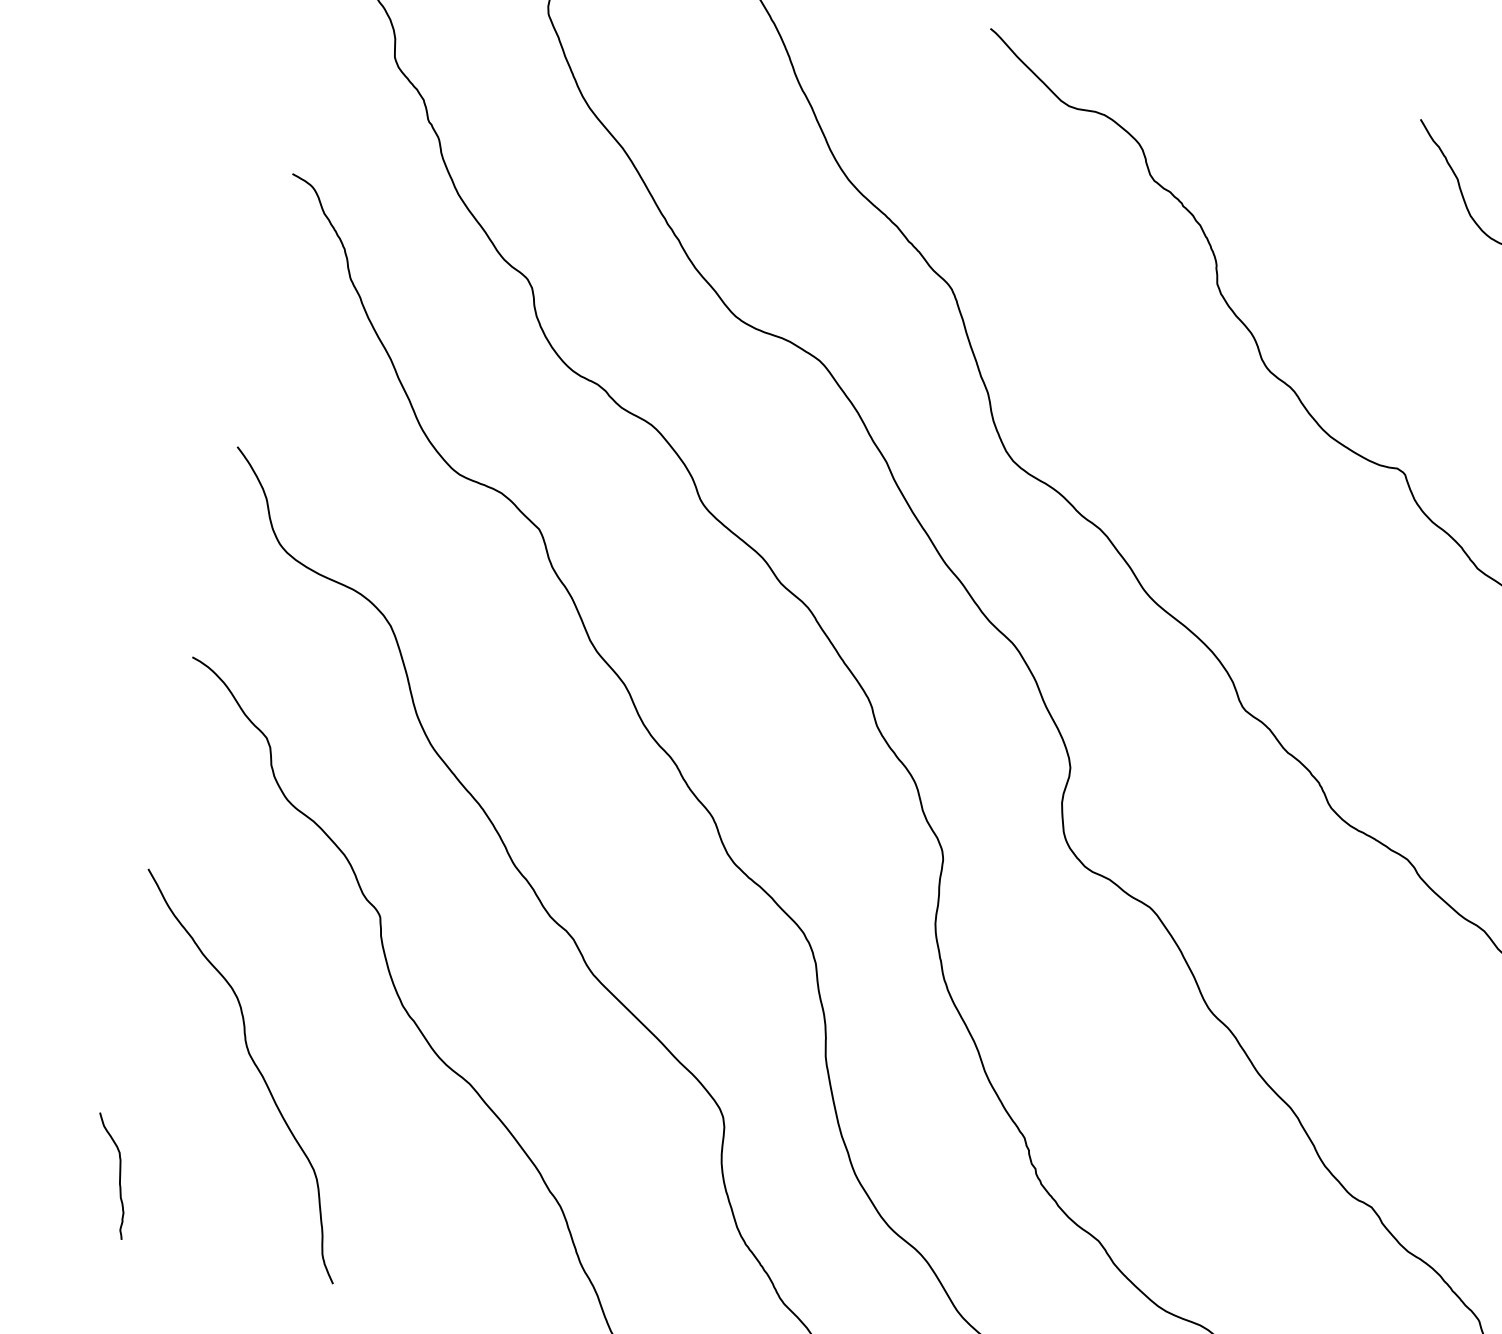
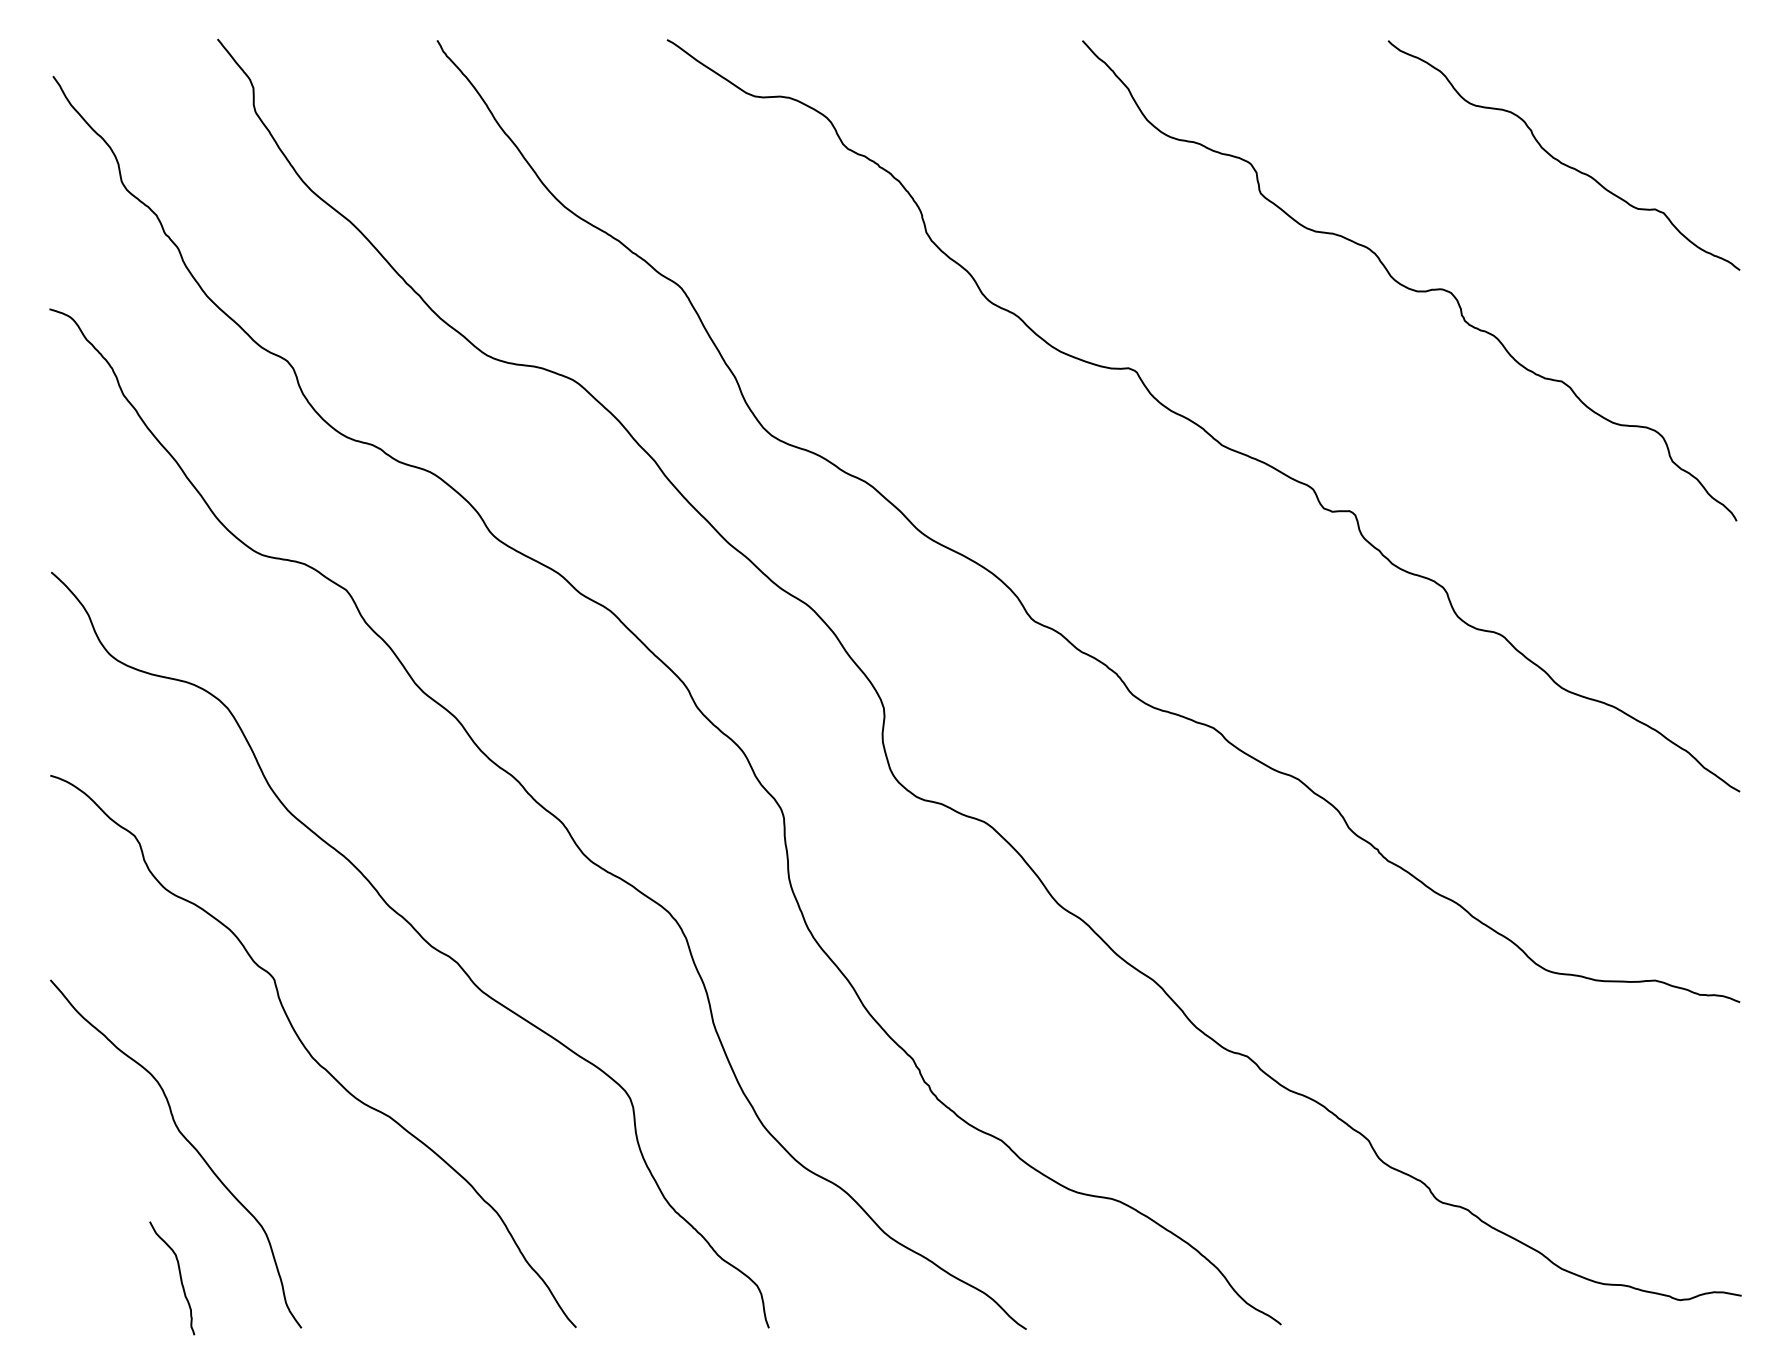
curve: (118, 1175) -> (179, 1276), moved

